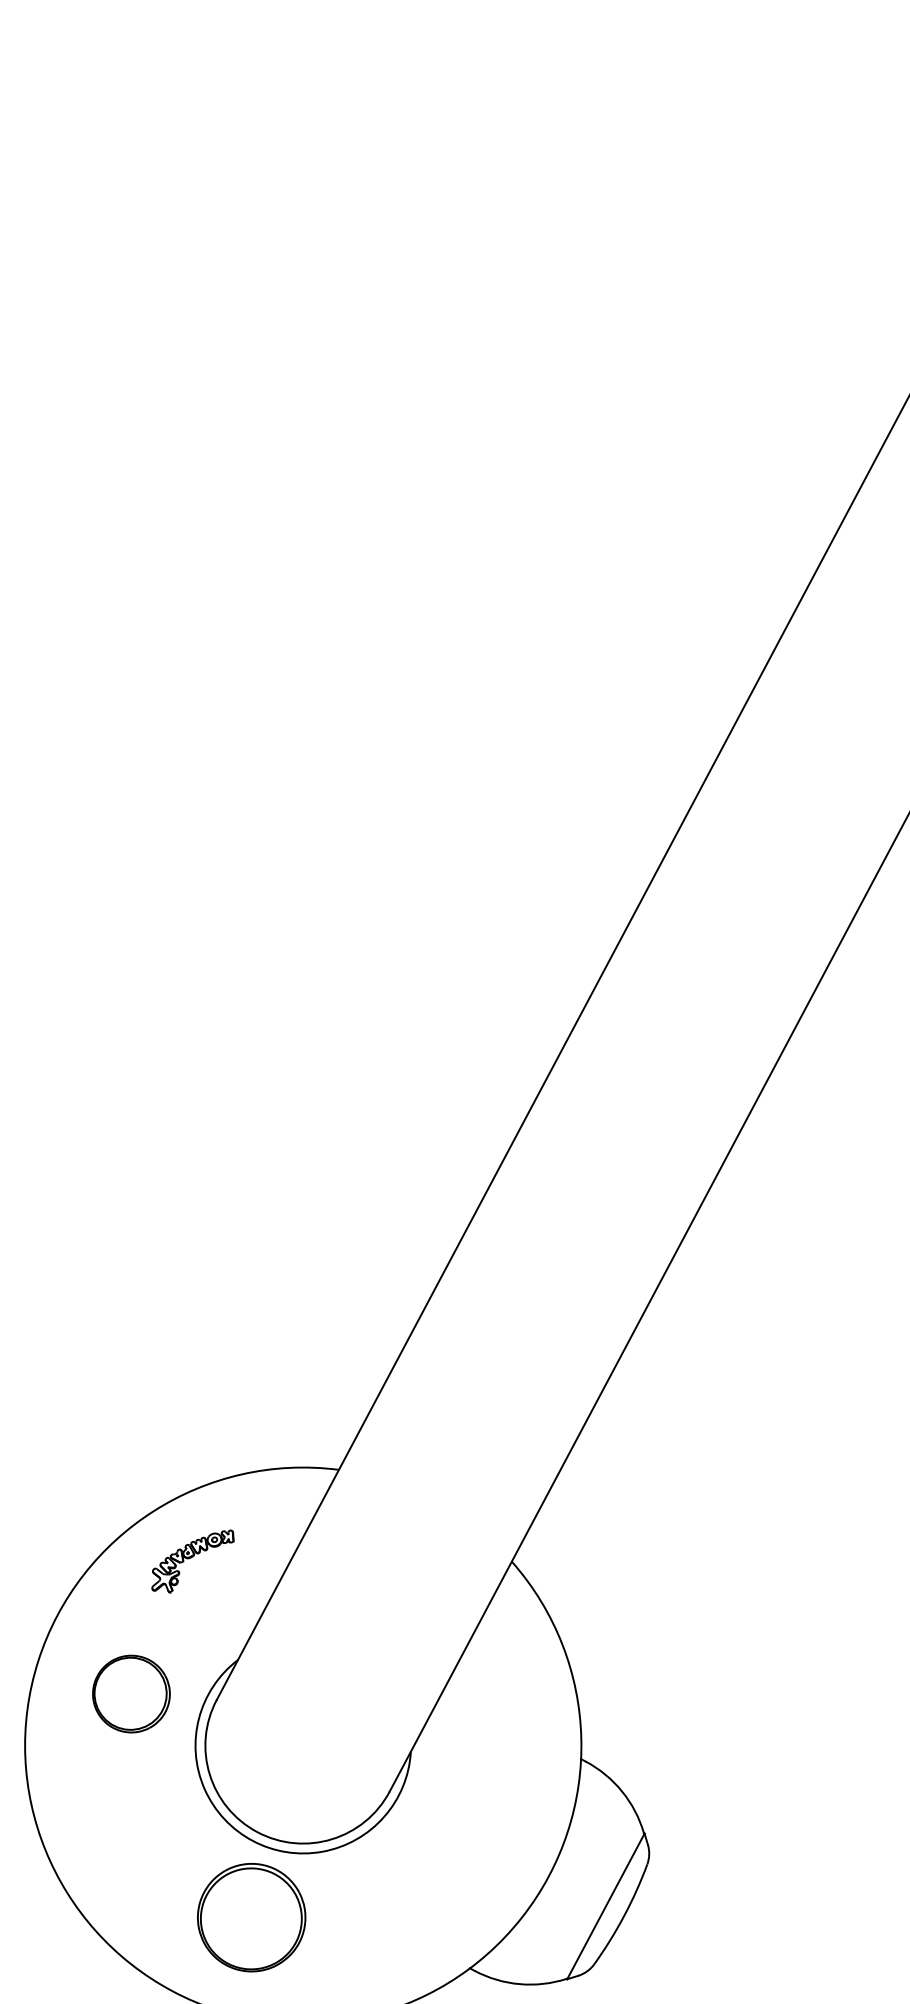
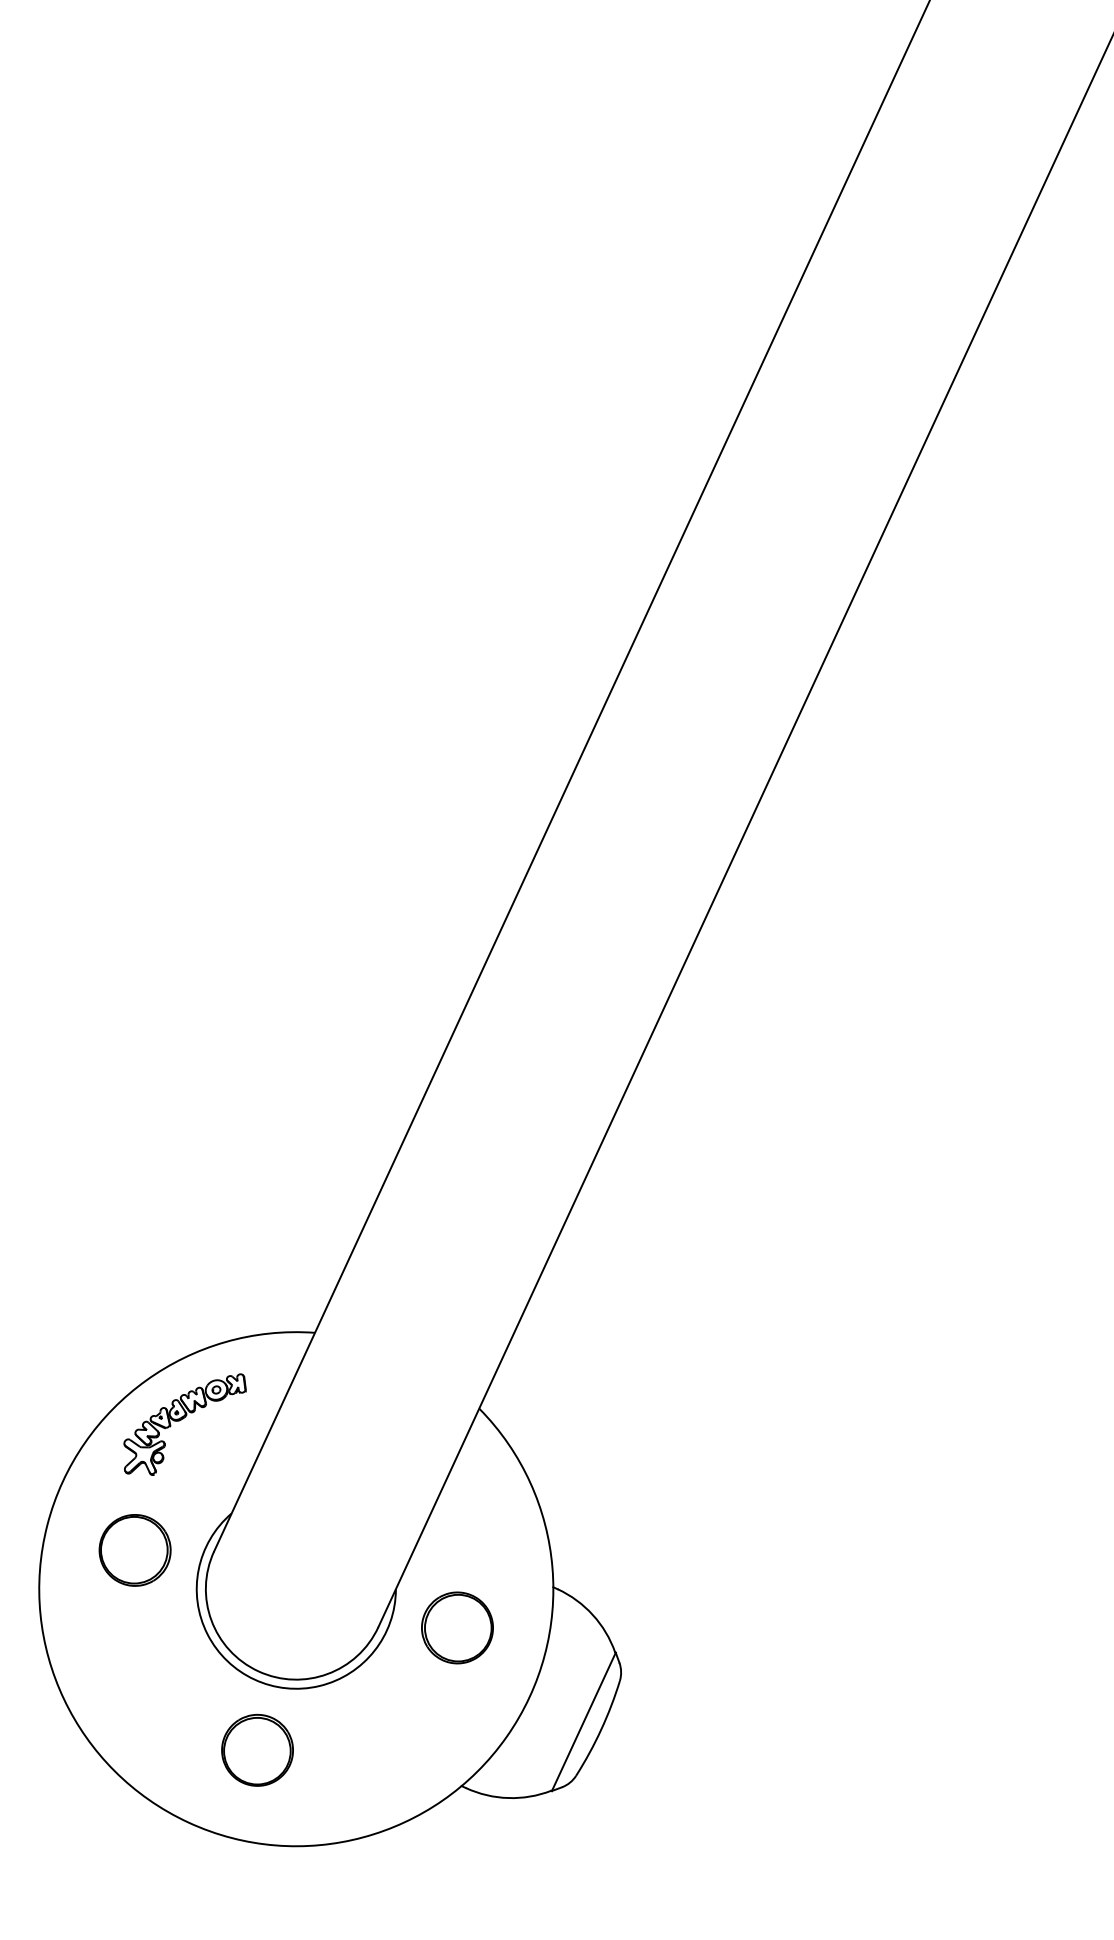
part: (192, 1561) -> (184, 1424), size x1.67
part: (475, 1796) -> (457, 1627), added
part: (251, 1916) -> (257, 1749), size x0.71

